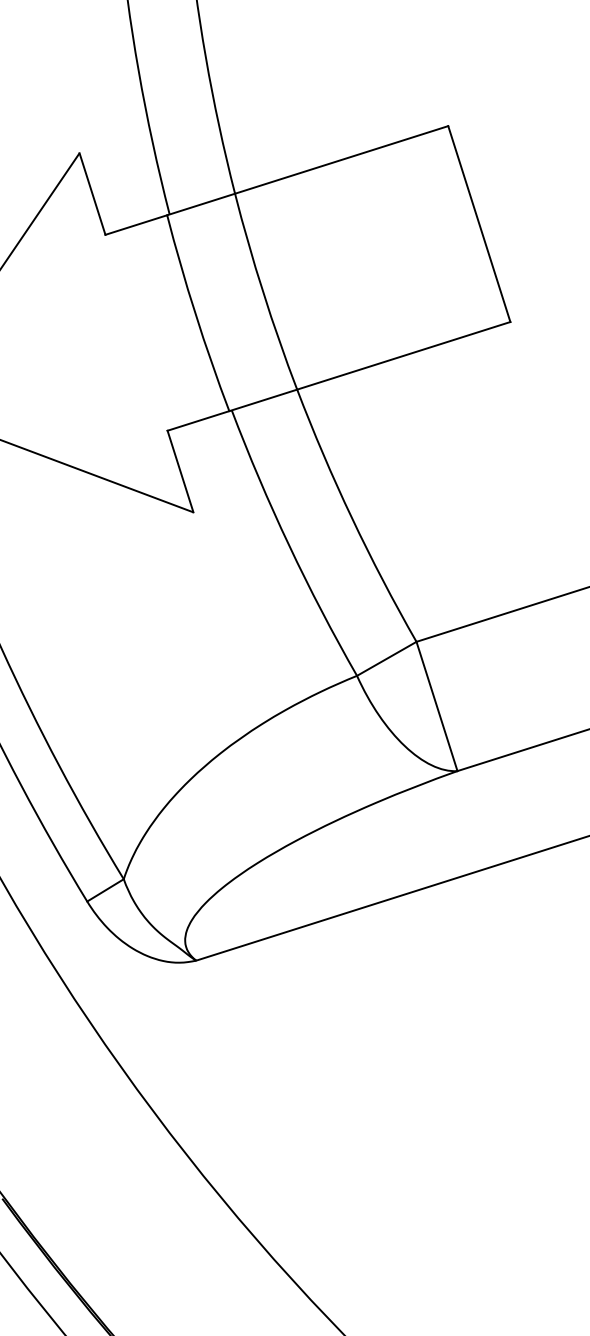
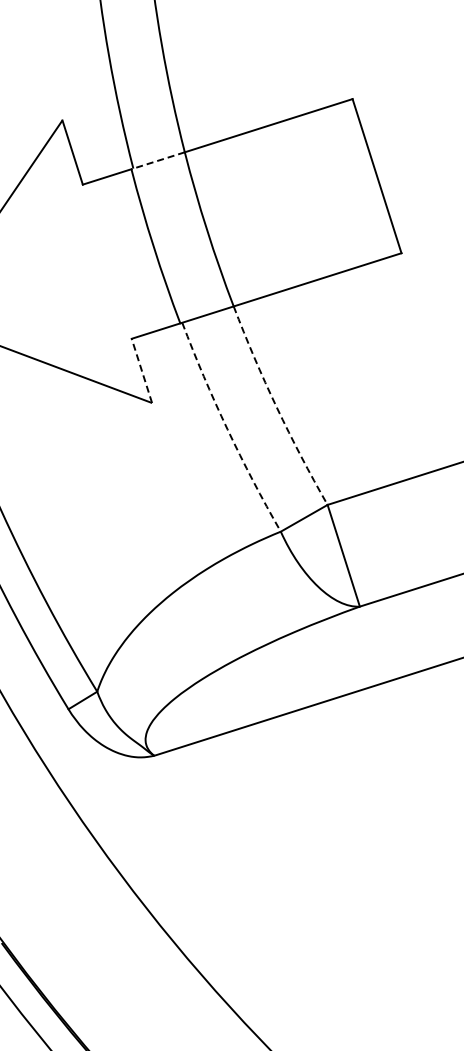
line: (200, 204) -> (157, 160), solid -> dashed
line: (179, 471) -> (141, 370), solid -> dashed
arc: (351, 518) -> (276, 407), solid -> dashed
arc: (289, 546) -> (227, 429), solid -> dashed

